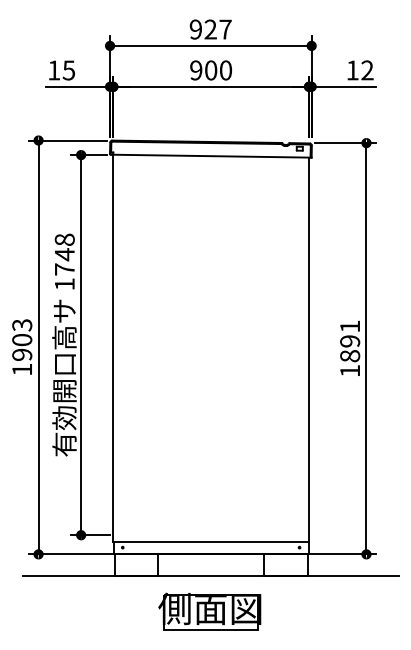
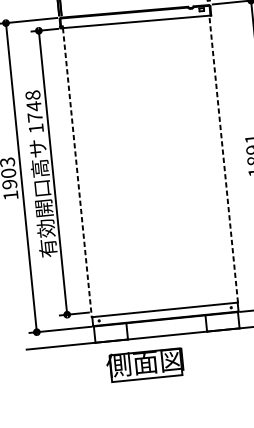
line: (113, 348) -> (77, 172), solid -> dashed
line: (309, 349) -> (223, 158), solid -> dashed
part: (209, 611) -> (144, 364), moved

